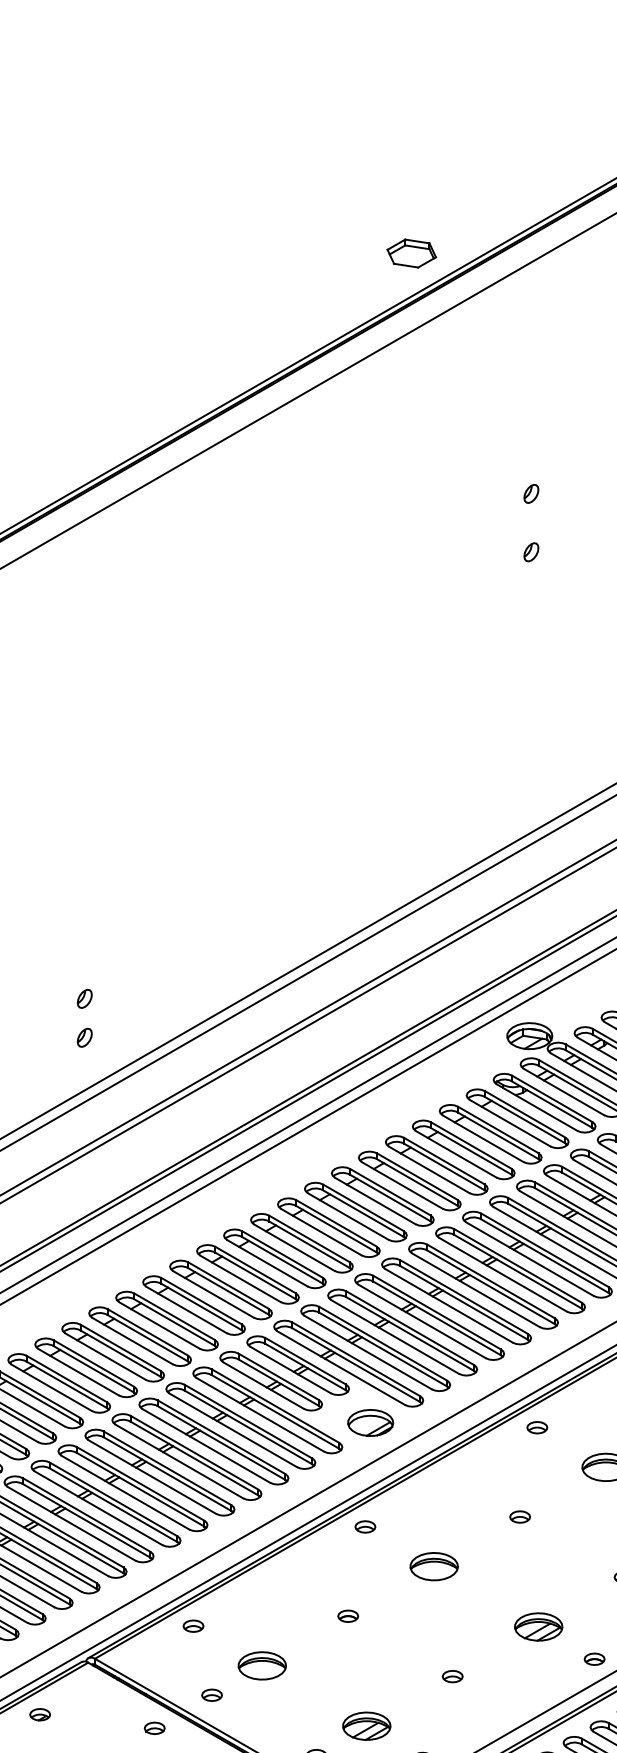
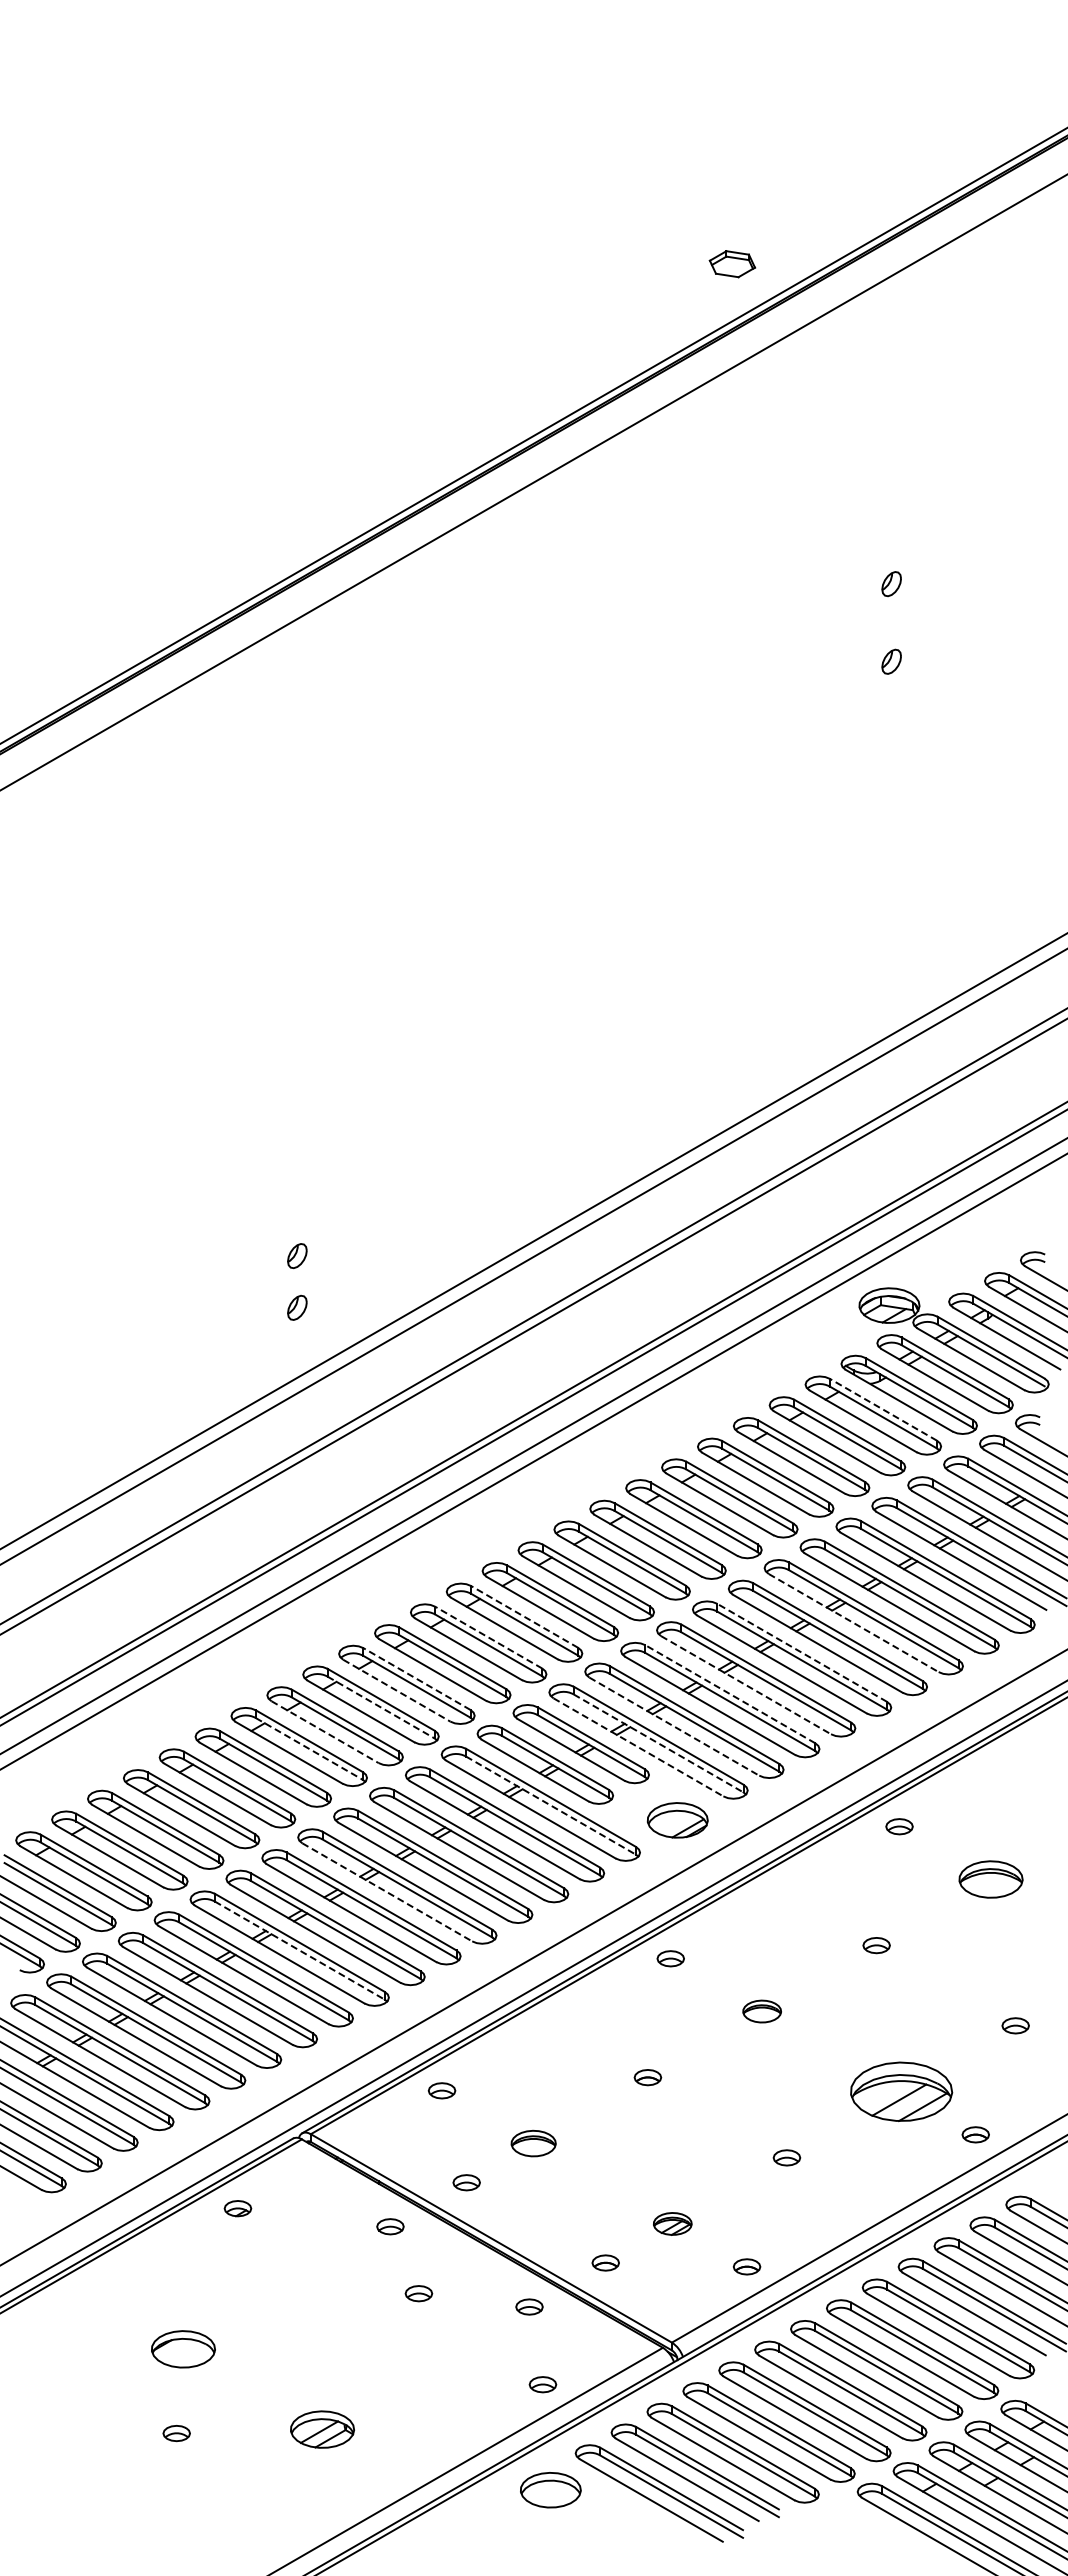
part: (411, 252) -> (732, 263), size x0.7
line: (525, 1114) -> (883, 1409), solid -> dashed
line: (255, 1269) -> (524, 1616), solid -> dashed
line: (503, 1275) -> (854, 1623), solid -> dashed
line: (228, 1285) -> (488, 1637), solid -> dashed
line: (463, 1296) -> (801, 1652), solid -> dashed
line: (174, 1317) -> (416, 1679), solid -> dashed
line: (422, 1321) -> (746, 1685), solid -> dashed
line: (159, 1325) -> (396, 1690), solid -> dashed
line: (409, 1328) -> (729, 1694), solid -> dashed
line: (148, 1338) -> (381, 1707), solid -> dashed
line: (368, 1352) -> (674, 1726), solid -> dashed
line: (105, 1356) -> (325, 1732), solid -> dashed
line: (356, 1365) -> (659, 1743), solid -> dashed
line: (93, 1368) -> (309, 1748), solid -> dashed
line: (341, 1368) -> (638, 1747), solid -> dashed
line: (275, 1411) -> (551, 1805), solid -> dashed
line: (152, 1477) -> (387, 1892), solid -> dashed
line: (87, 1520) -> (300, 1950), solid -> dashed
part: (433, 1566) -> (761, 2011), size x0.6
part: (538, 1626) -> (900, 2091), size x1.6
part: (262, 1665) -> (533, 2143), size x0.7
part: (366, 1725) -> (672, 2223), size x0.6

